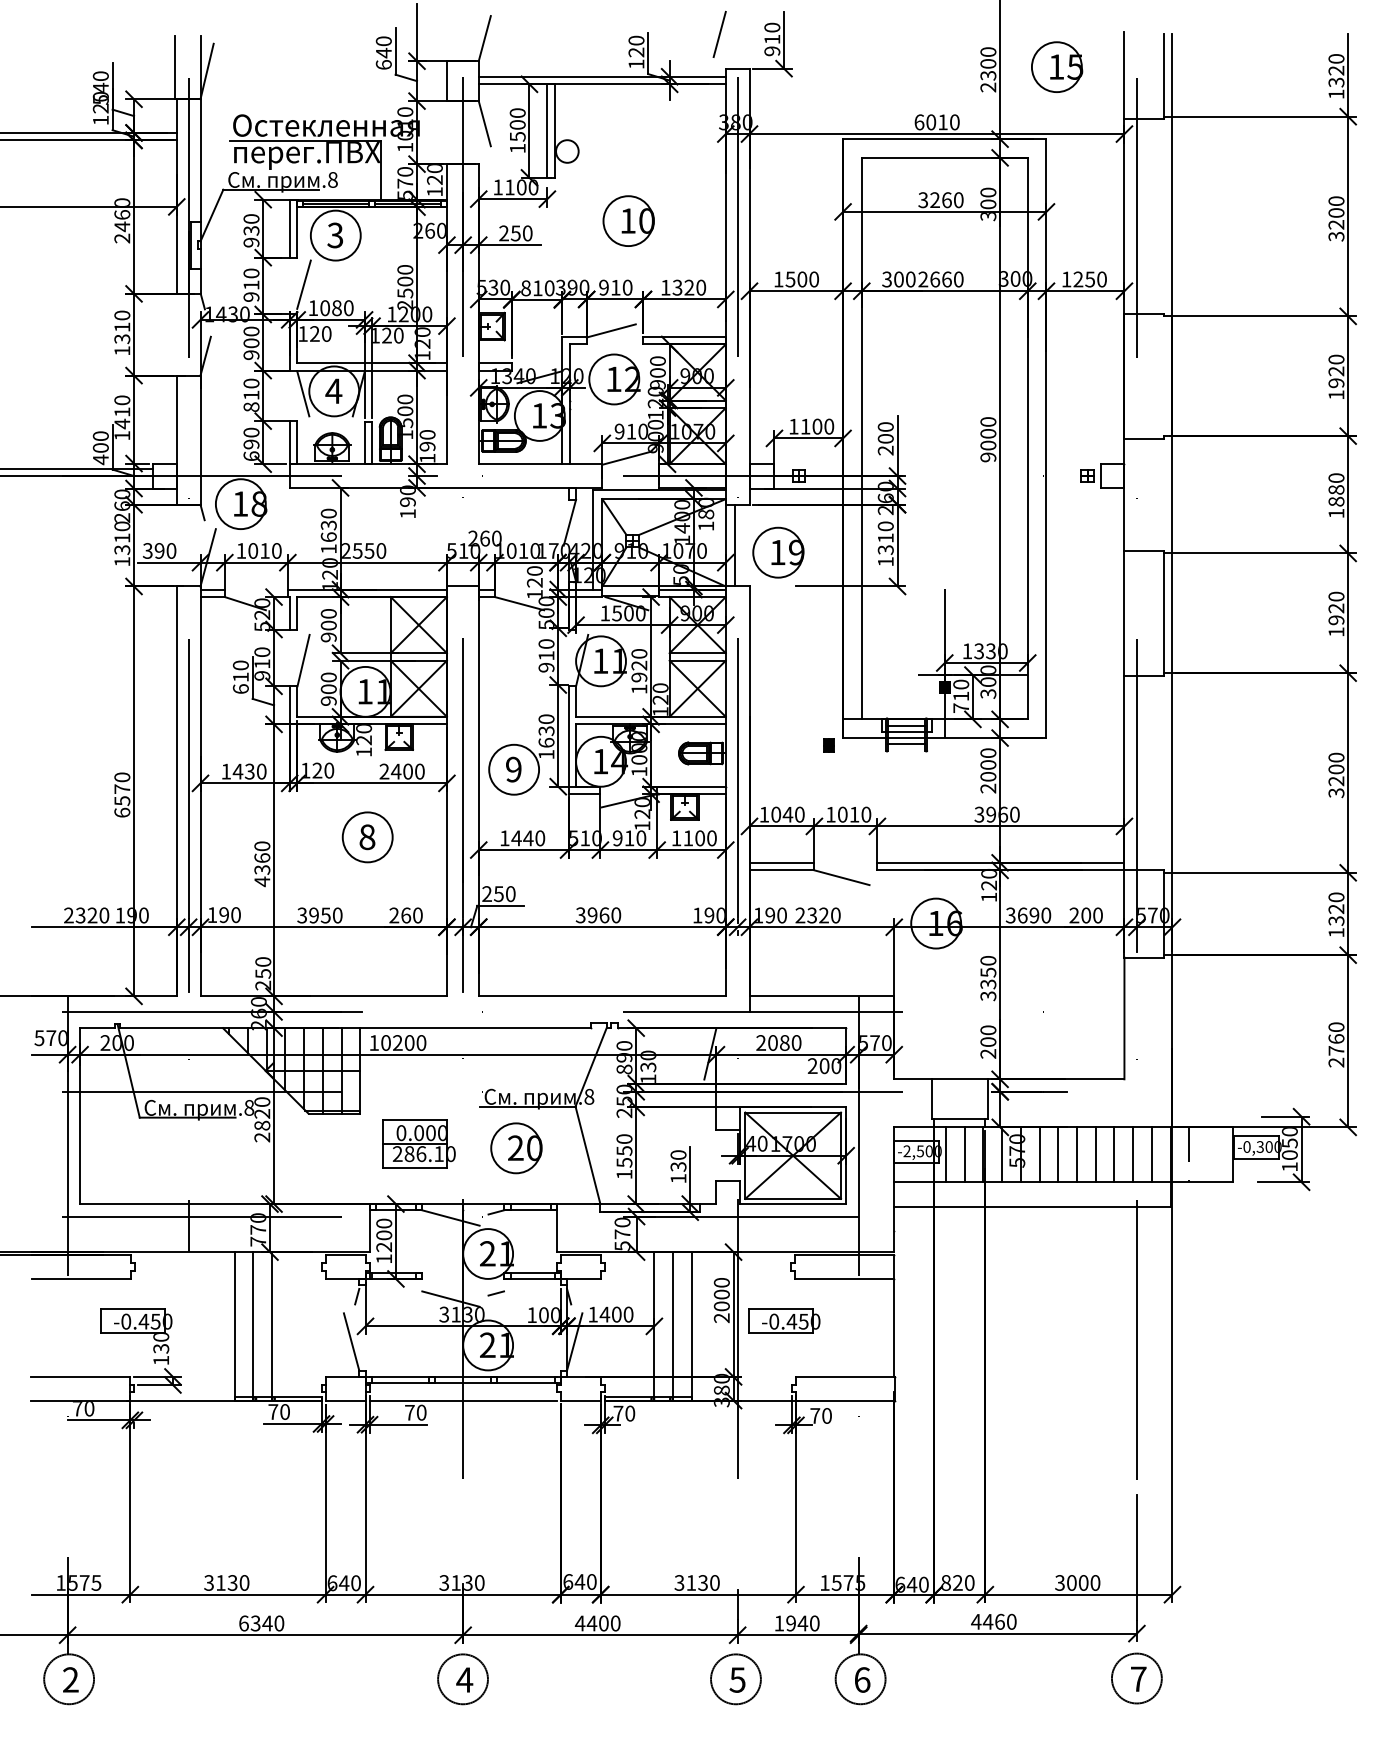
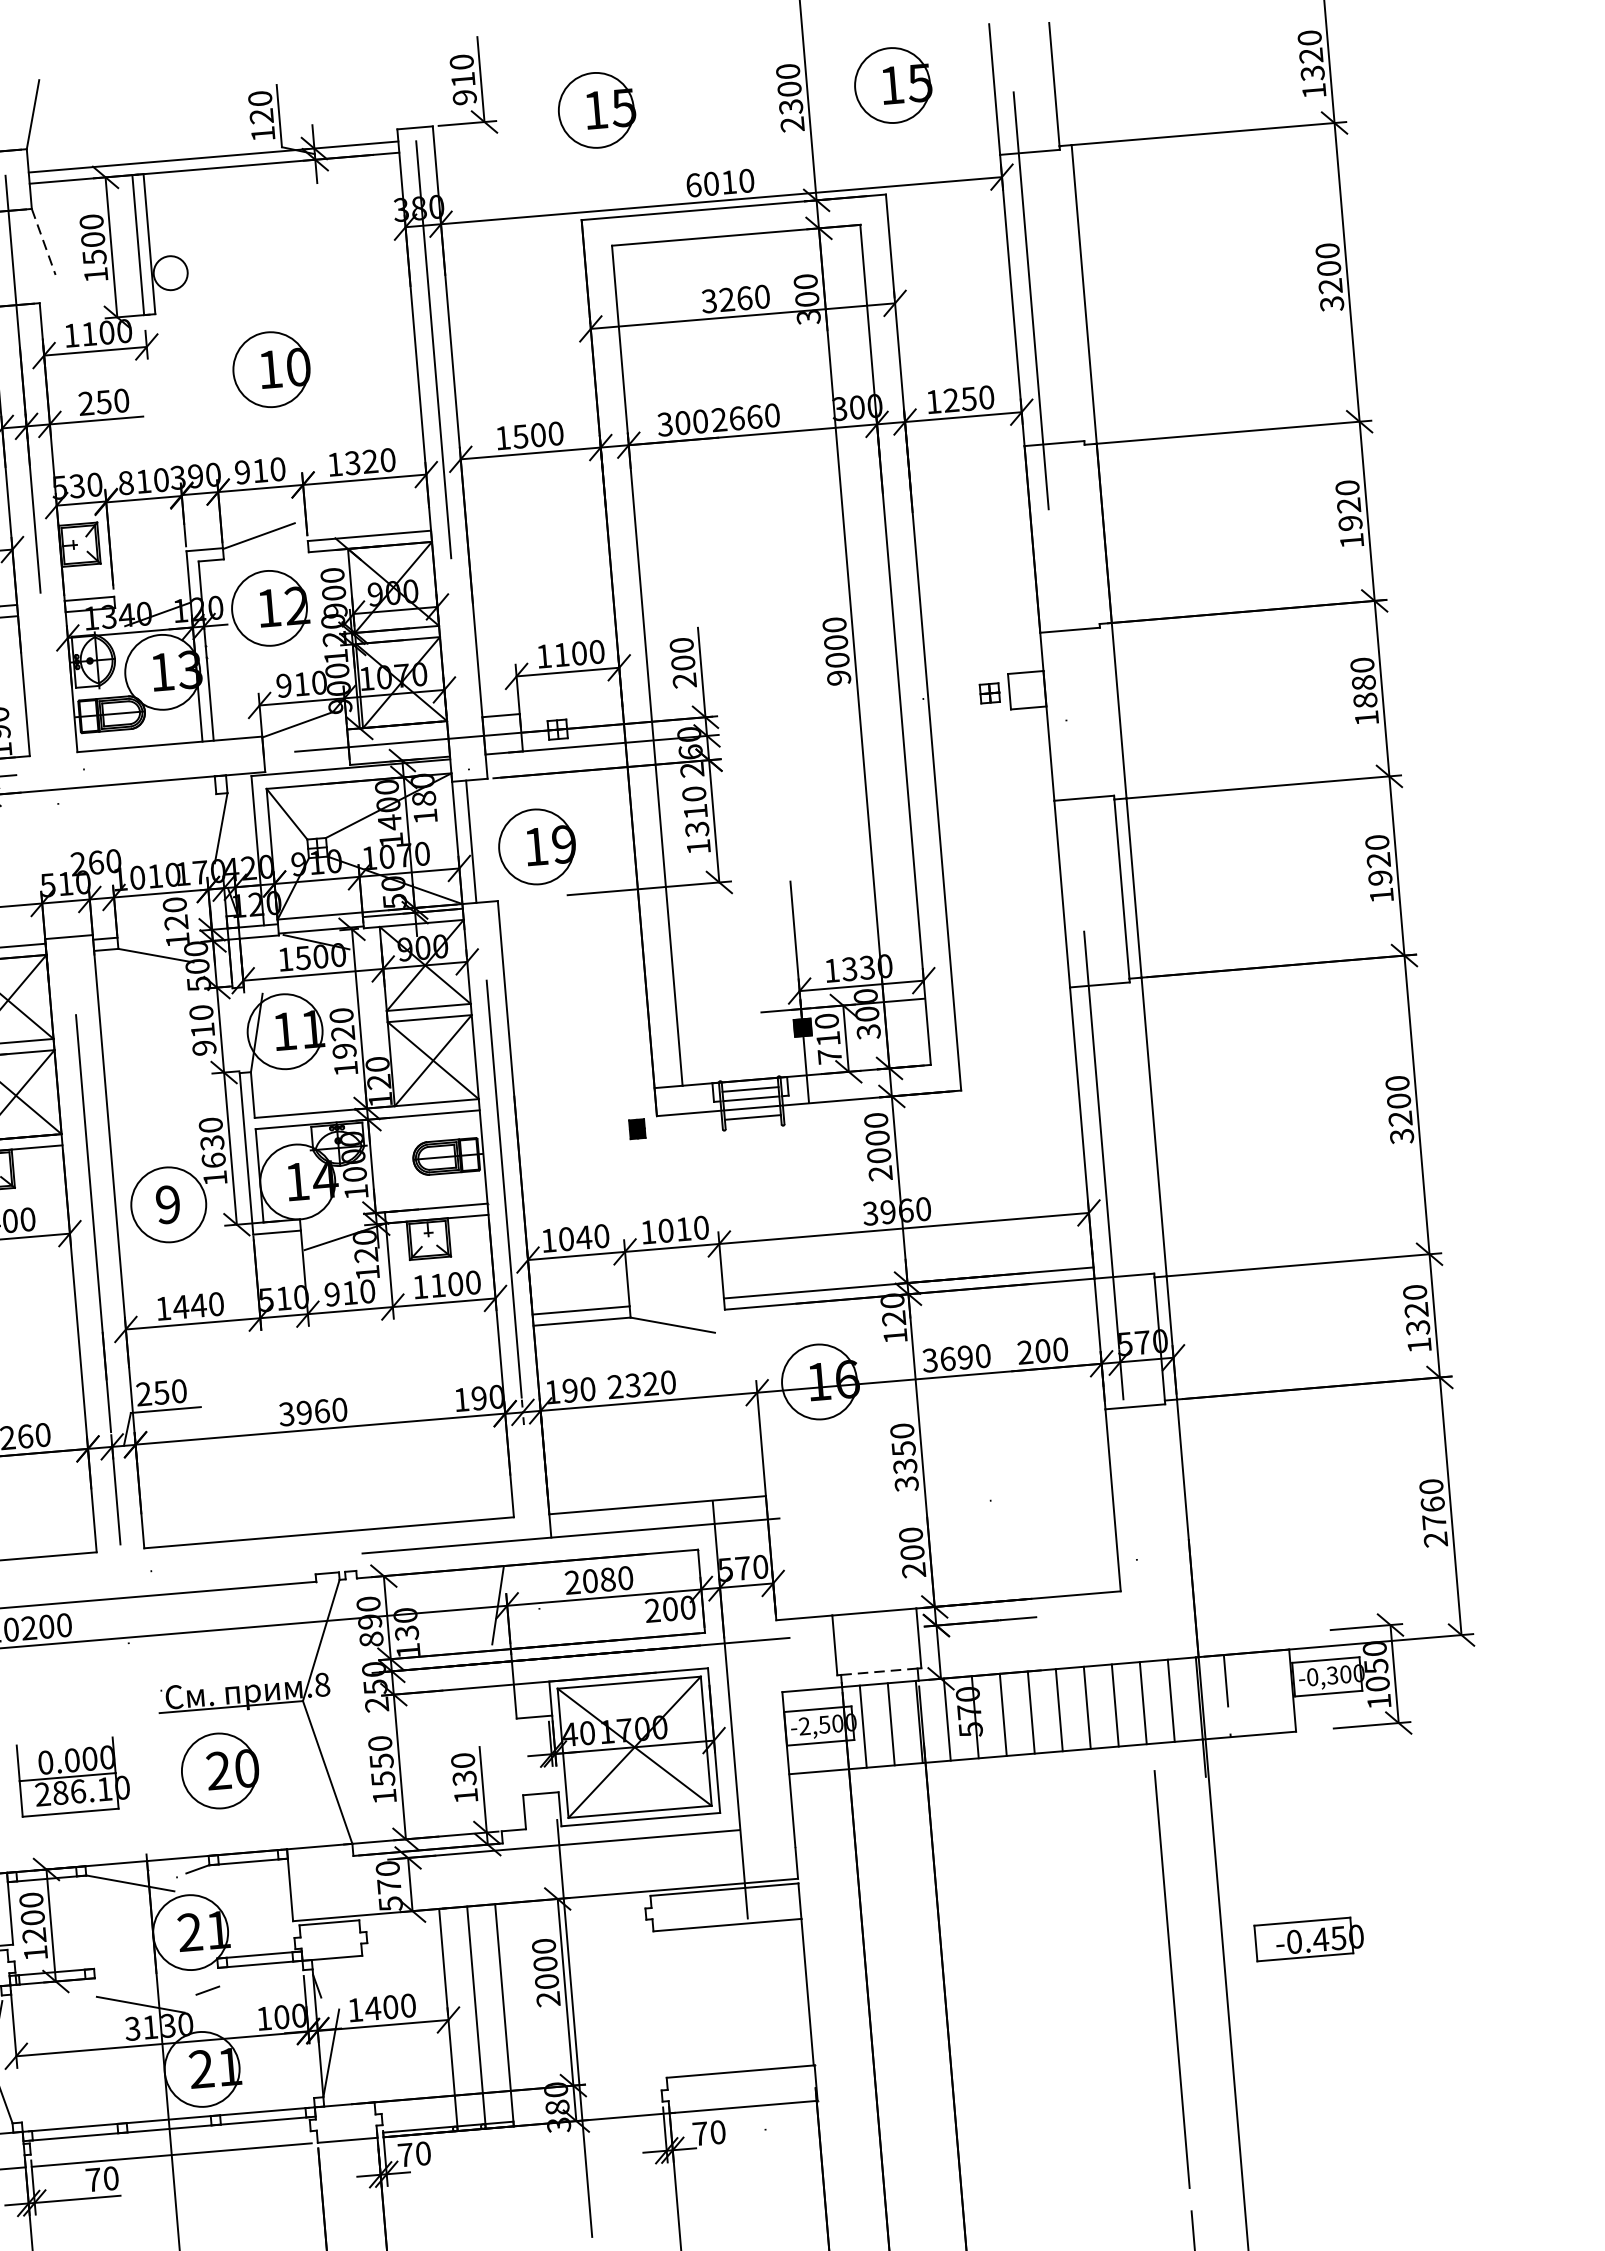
line: (719, 33) -> (383, 77), removed
part: (859, 66) -> (597, 109), added
line: (1172, 75) -> (1066, 83), removed
line: (484, 124) -> (43, 243), solid -> dashed
line: (959, 1119) -> (879, 1672), solid -> dashed
line: (415, 1120) -> (65, 1742), removed
line: (1032, 1207) -> (999, 1794), removed
part: (784, 1320) -> (1309, 1938), moved

